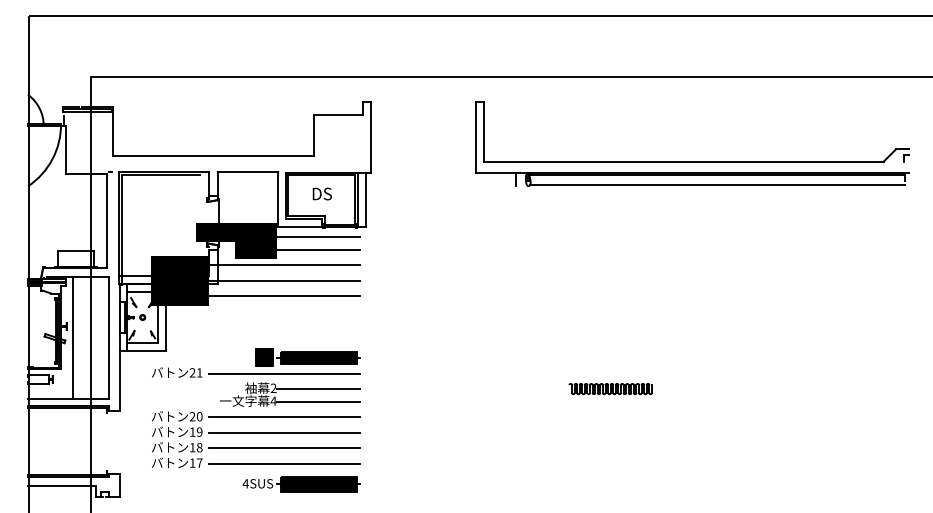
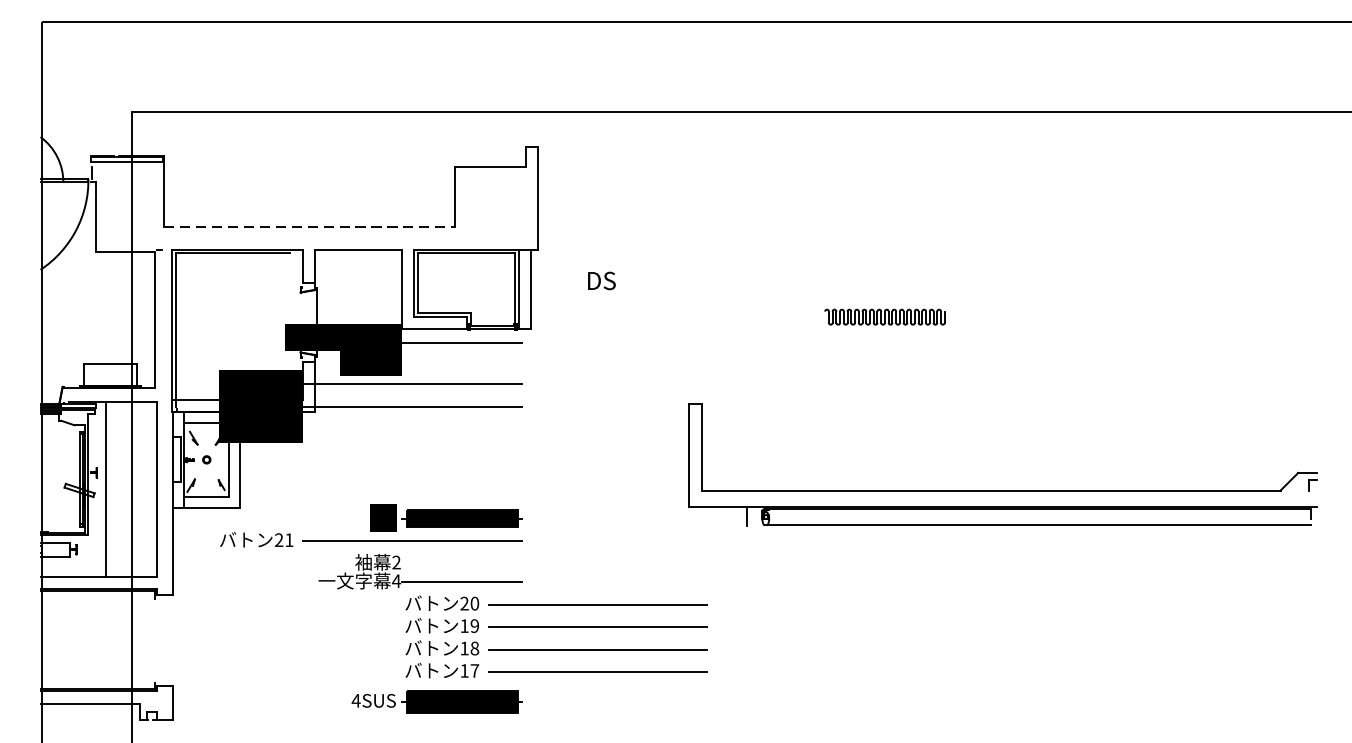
line: (214, 156) -> (310, 226), solid -> dashed
part: (692, 161) -> (1003, 490), moved
text: (321, 193) -> (600, 280), moved
line: (318, 249) -> (461, 361), removed
line: (284, 296) -> (412, 429), removed
line: (318, 389) -> (461, 564), removed
part: (610, 389) -> (884, 317), moved
part: (256, 439) -> (557, 636), moved

